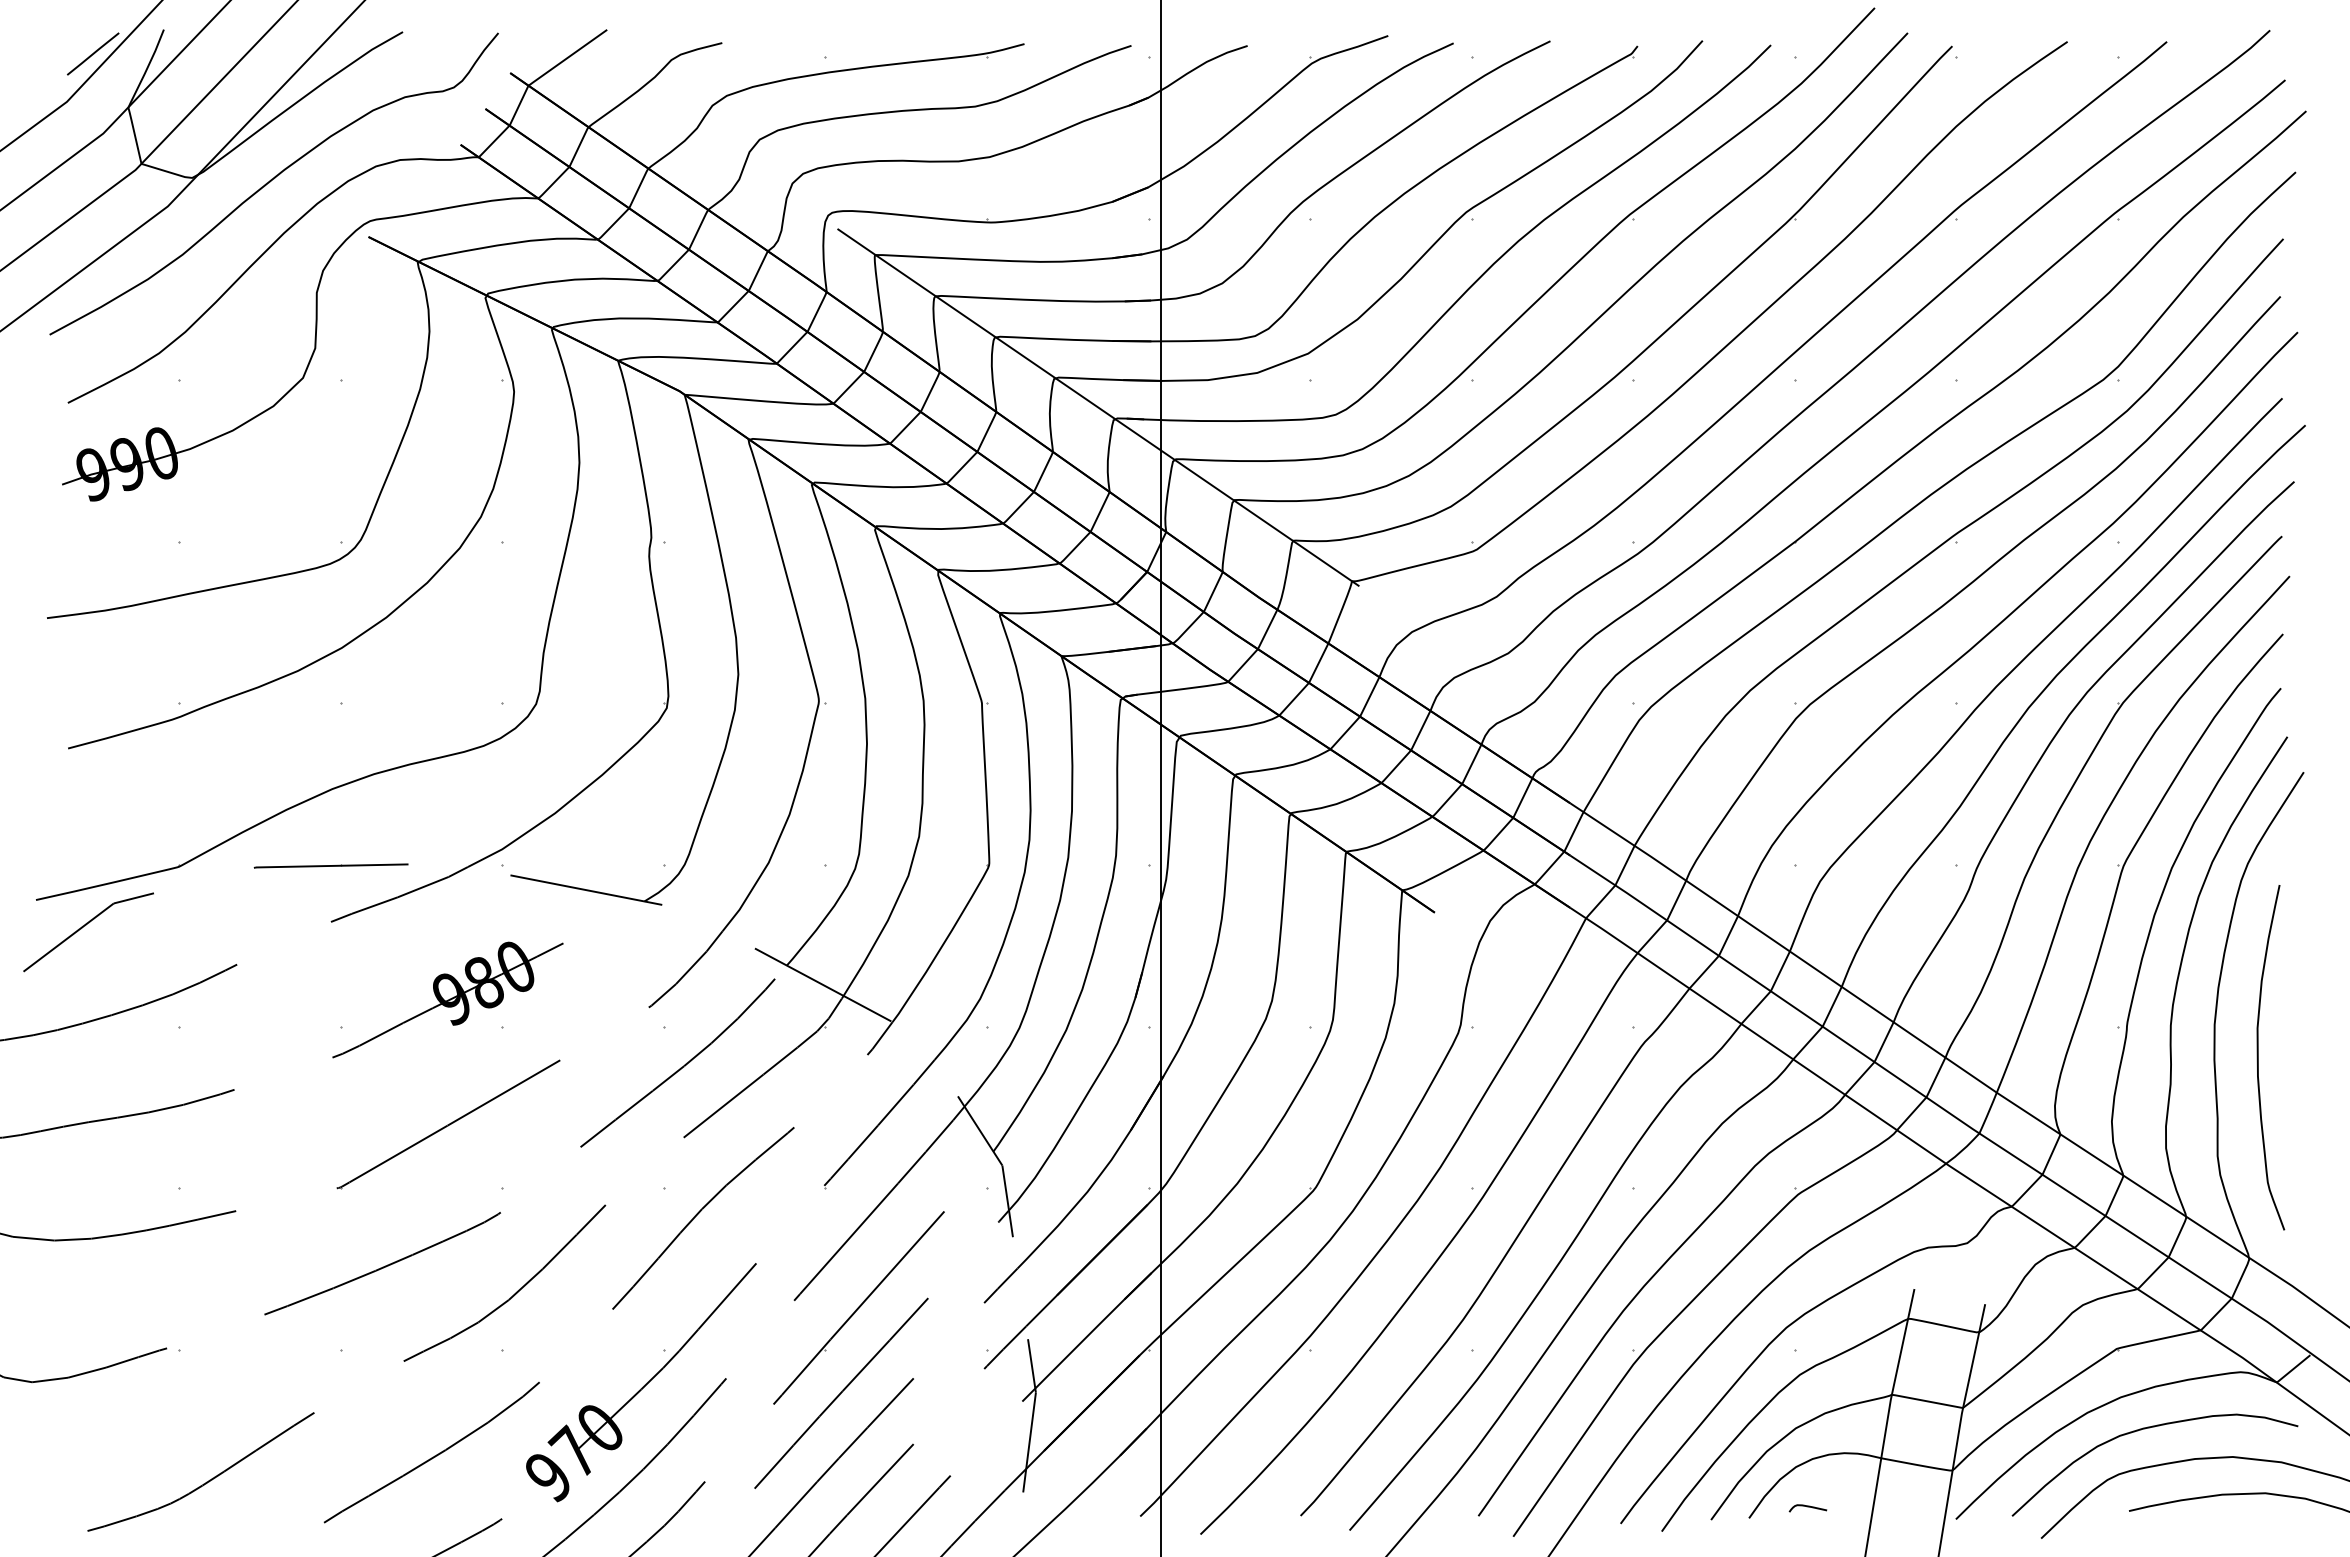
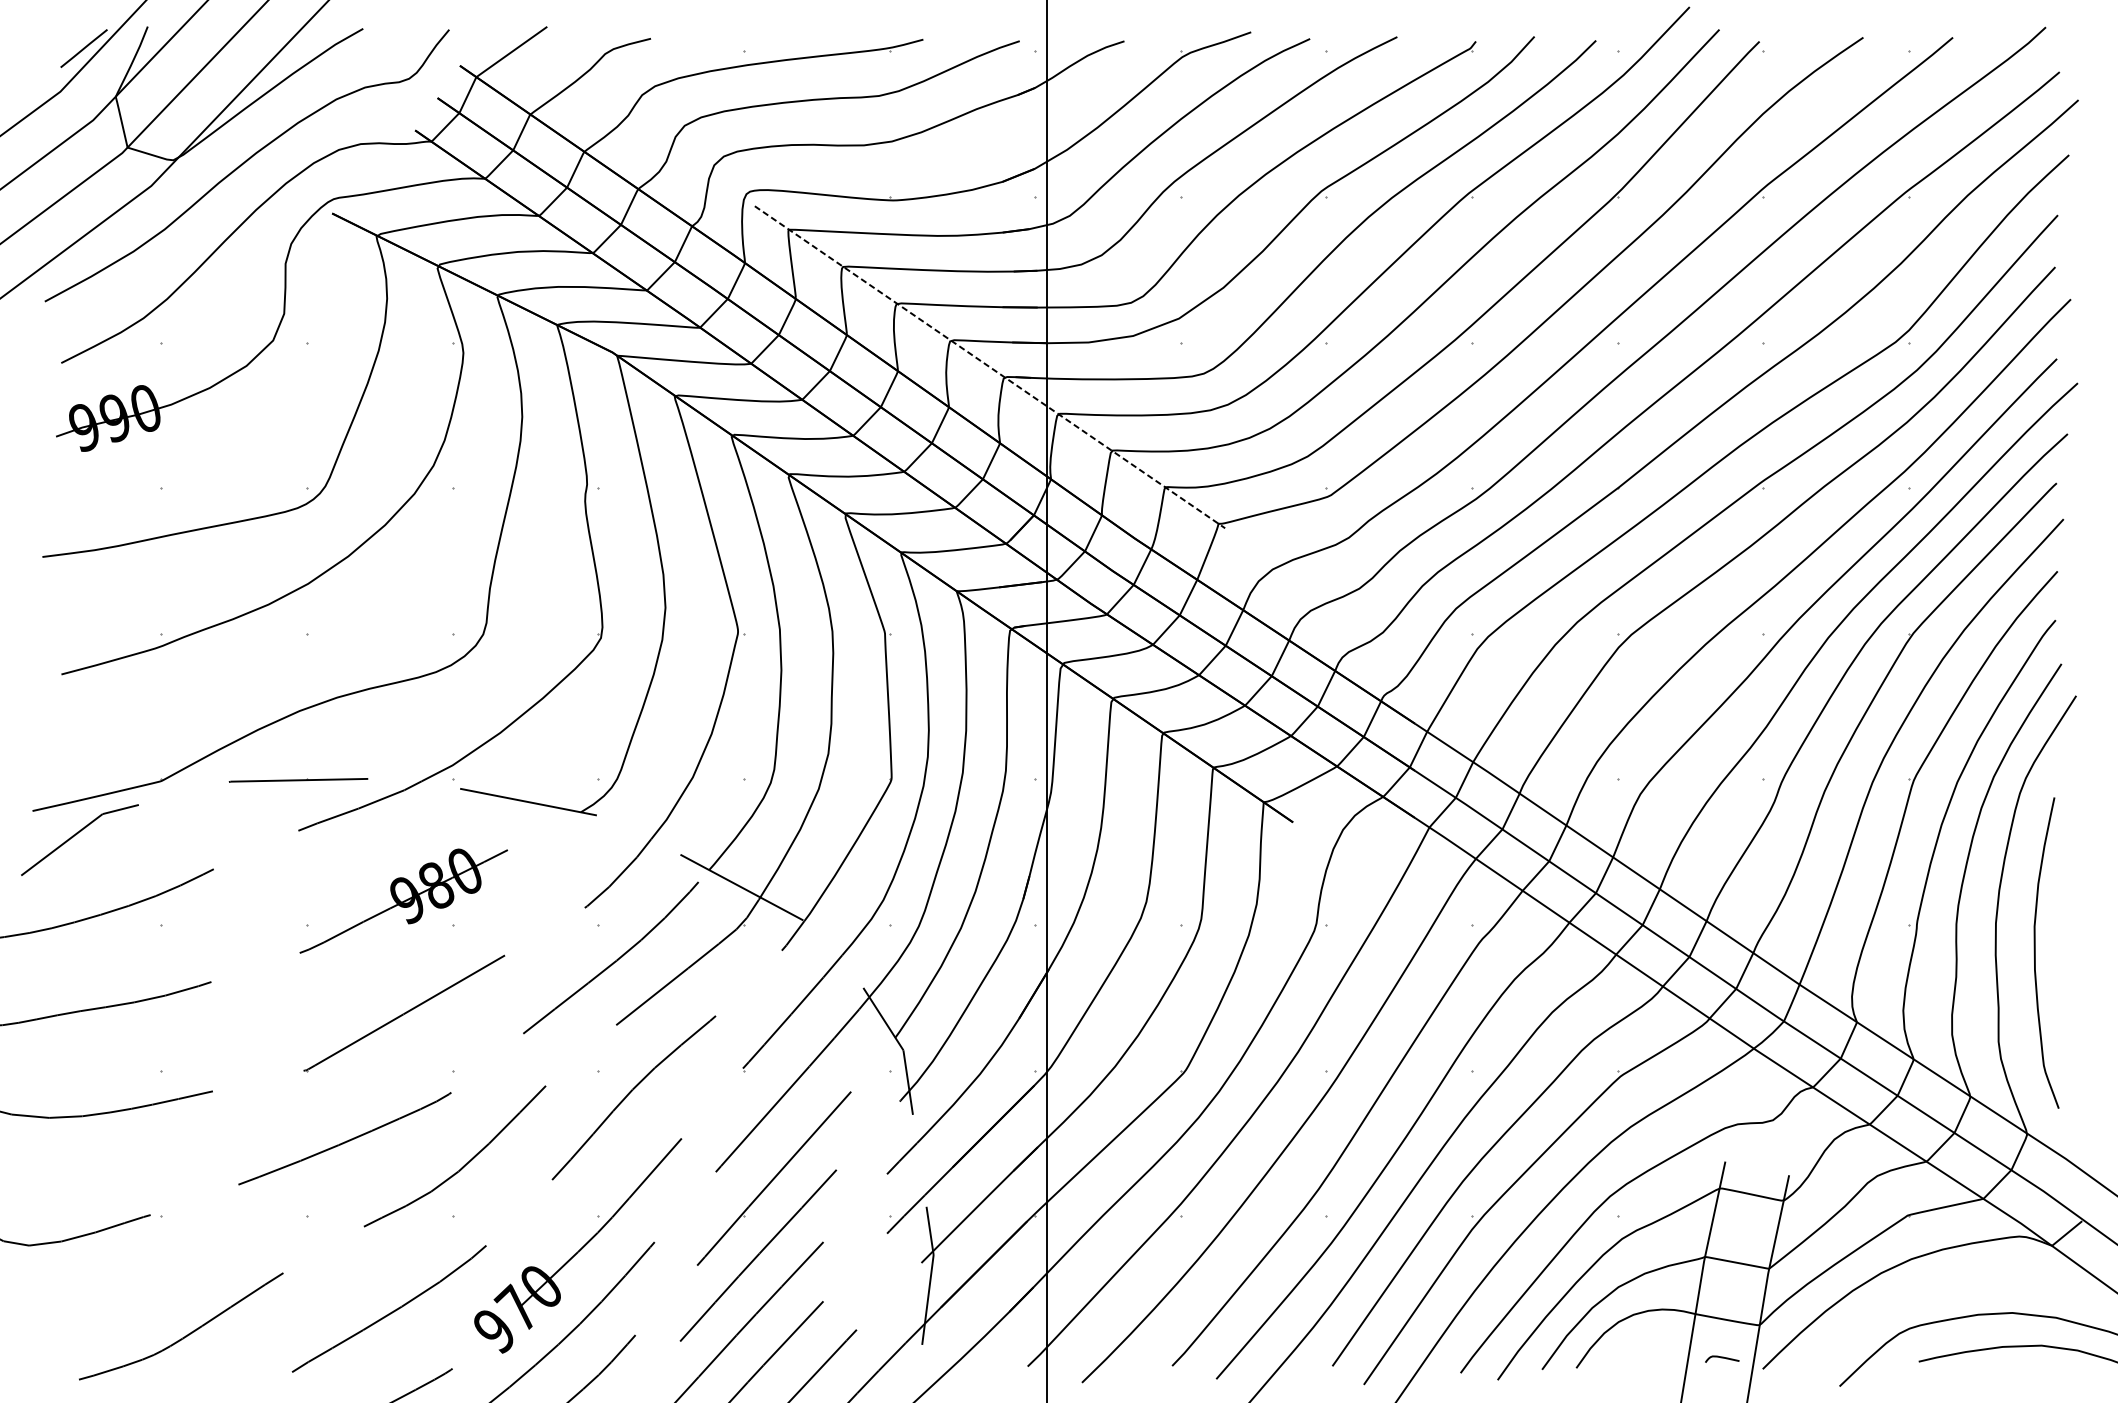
line: (1098, 407) -> (990, 367), solid -> dashed
curve: (2145, 1429) -> (1933, 1288), removed
curve: (1807, 1507) -> (1721, 1358), moved

